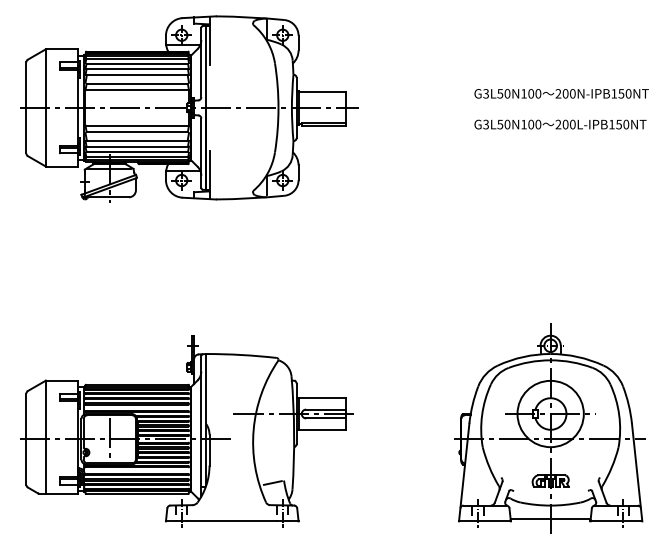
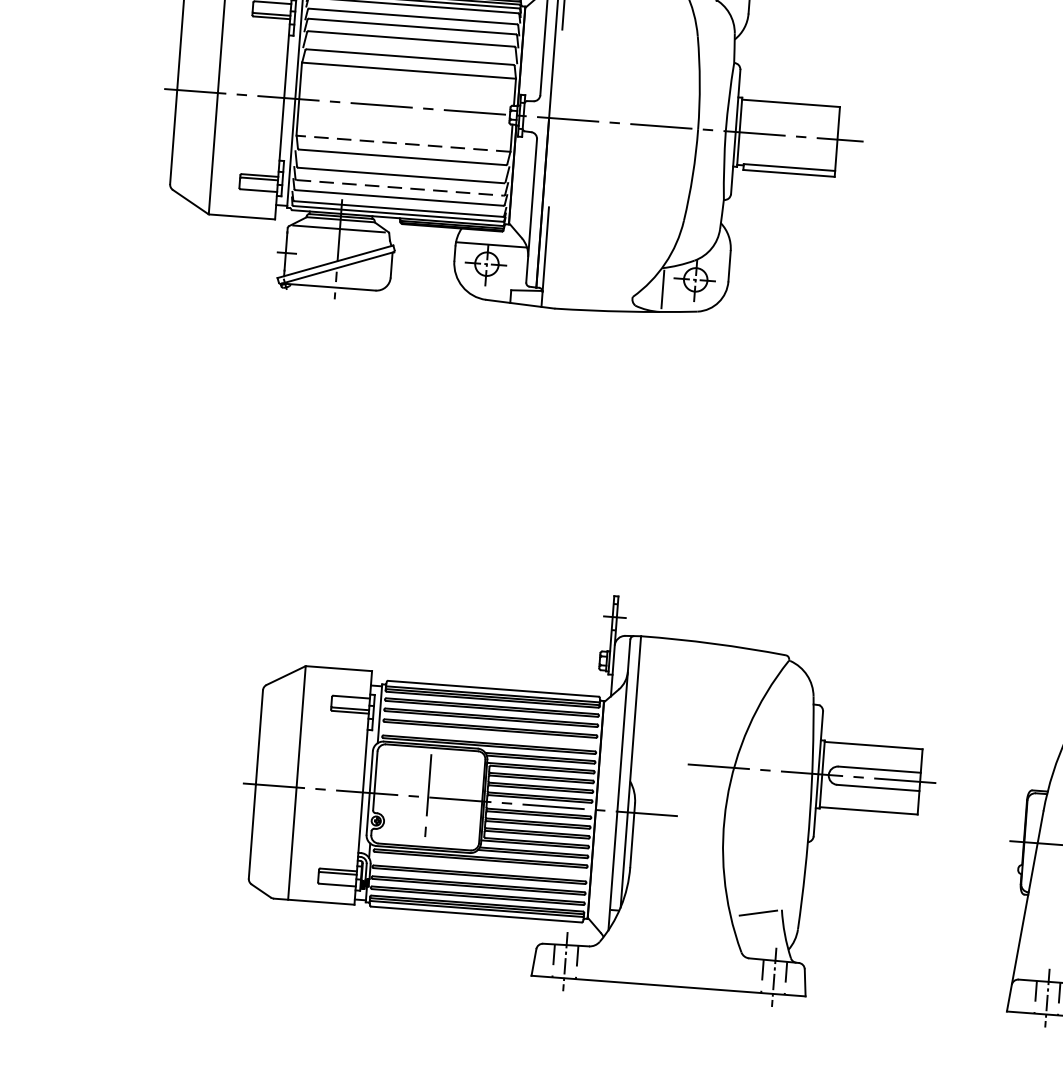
line: (137, 125) -> (404, 143), solid -> dashed
line: (137, 146) -> (400, 186), solid -> dashed
part: (186, 431) -> (587, 793), moved

